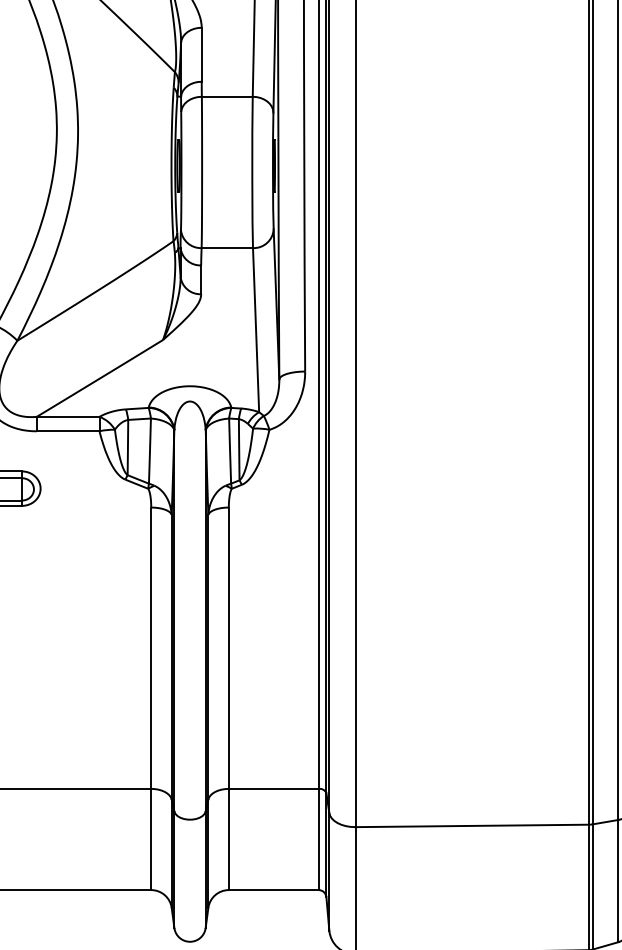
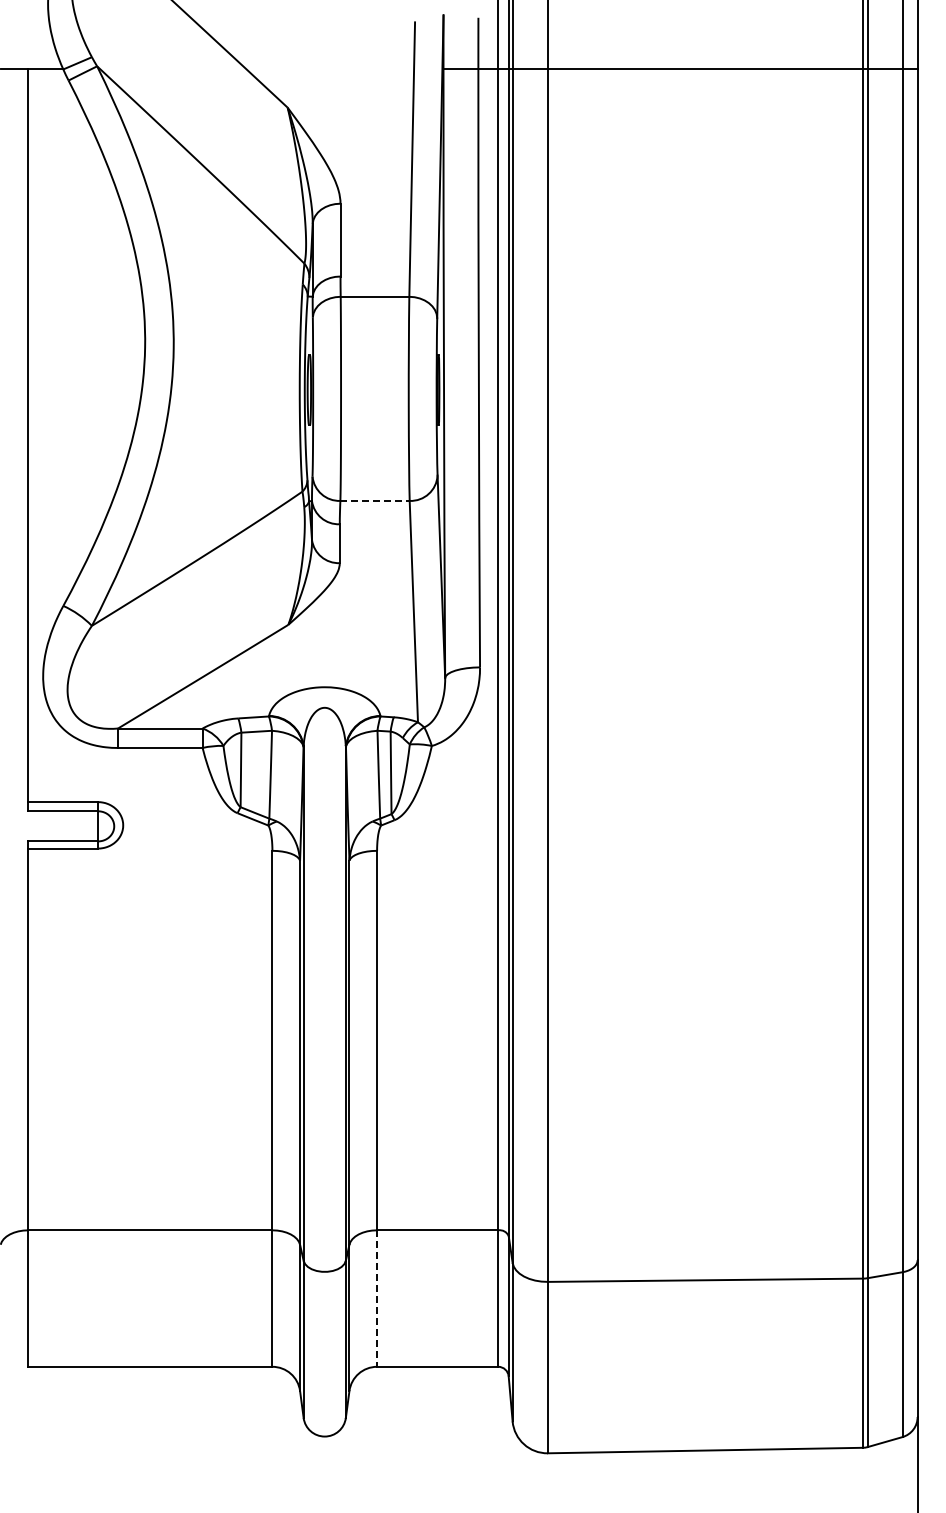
line: (227, 247) -> (375, 500), solid -> dashed
line: (229, 840) -> (377, 1299), solid -> dashed

